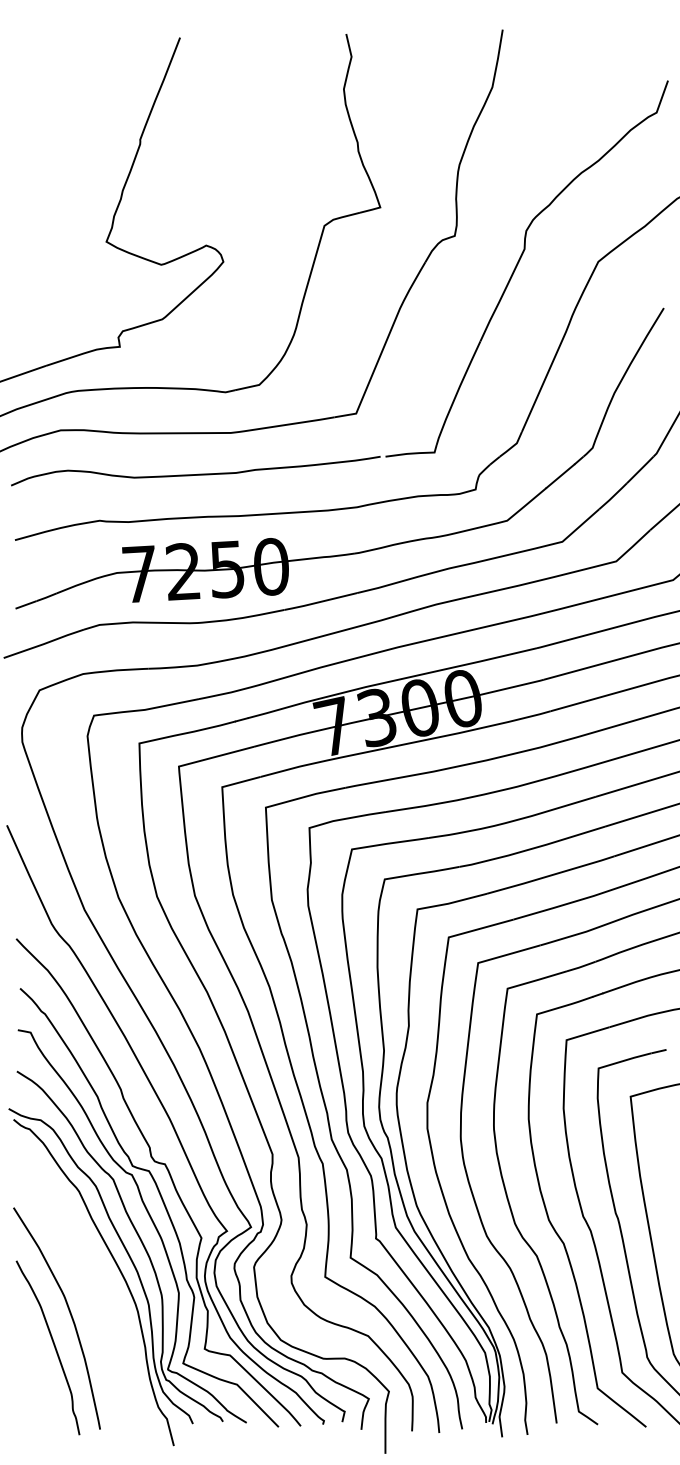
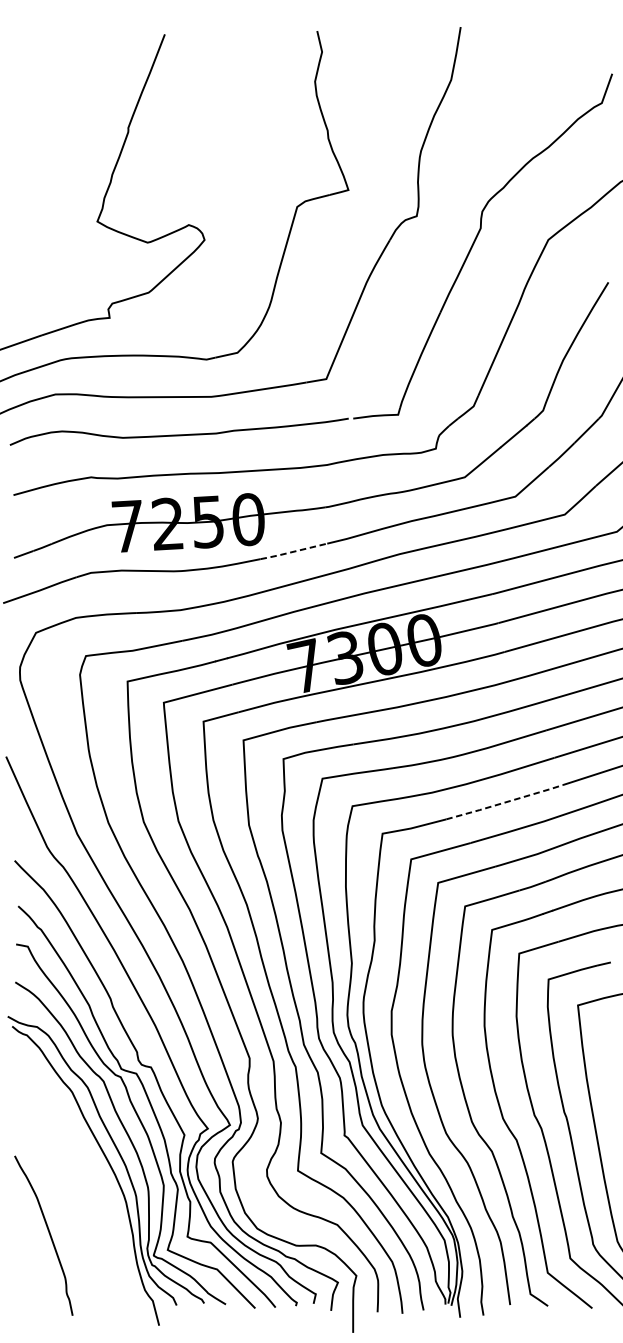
line: (320, 601) -> (293, 551), solid -> dashed
line: (551, 875) -> (505, 802), solid -> dashed
curve: (69, 1313) -> (63, 1204), removed

